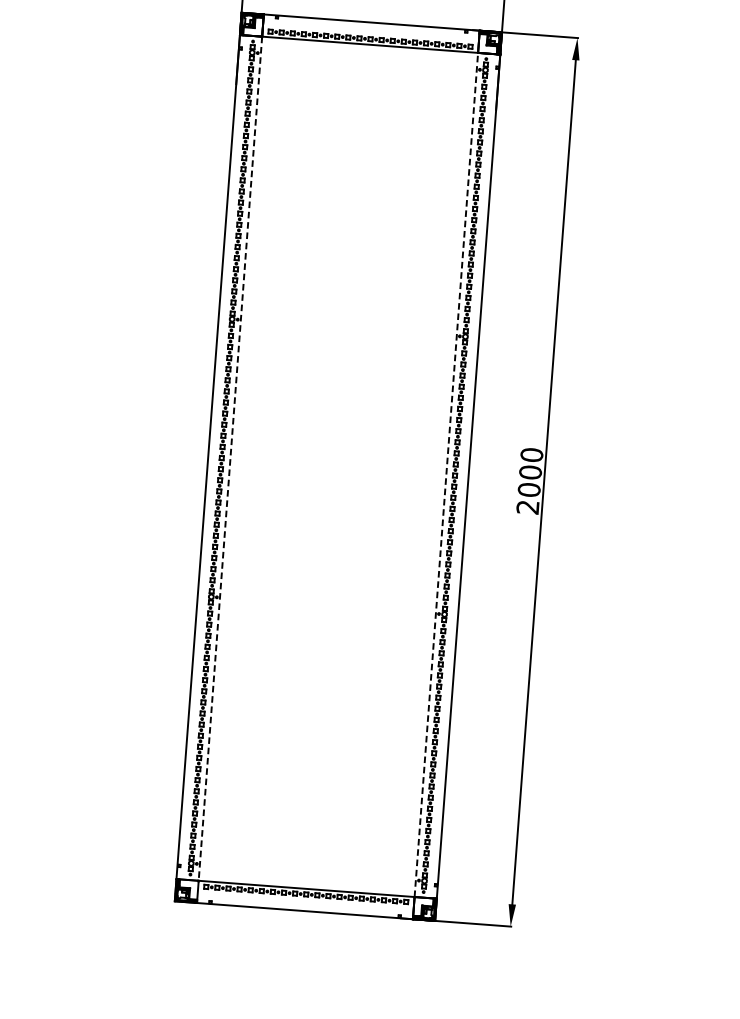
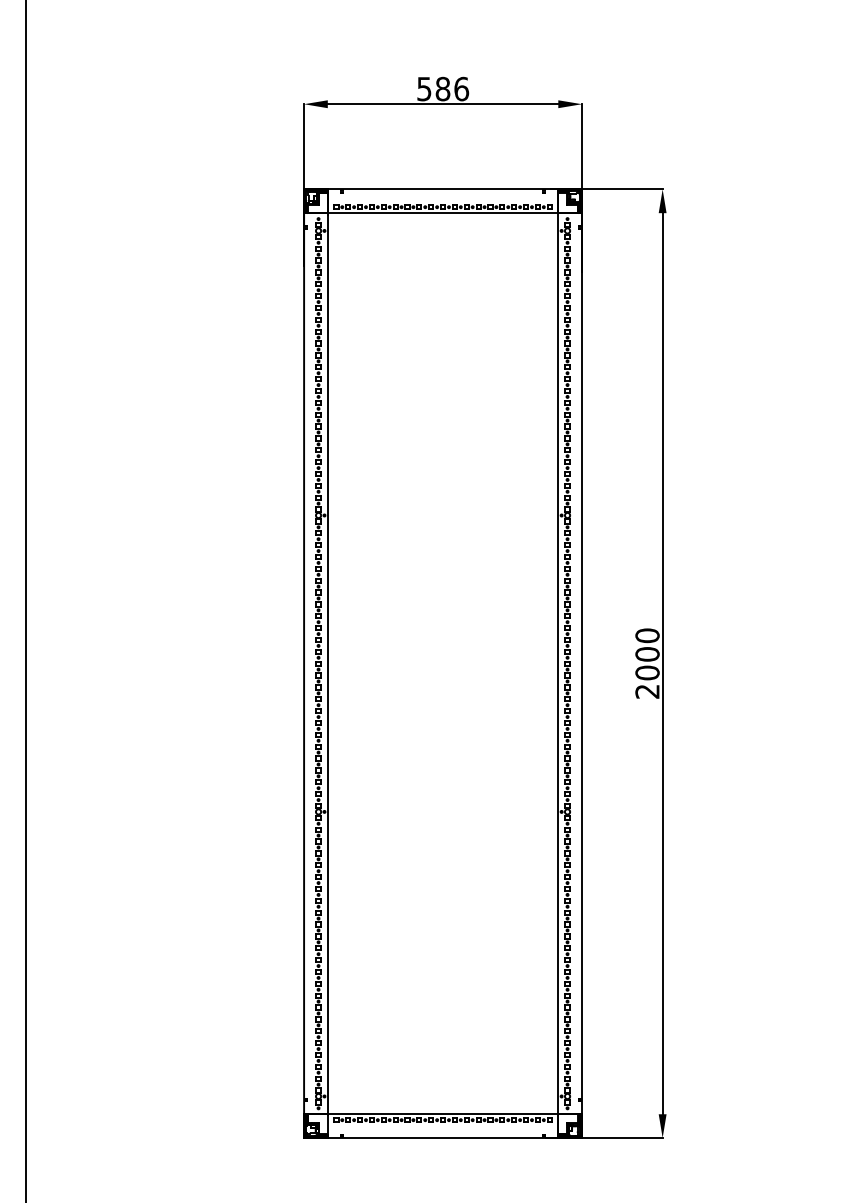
line: (230, 458) -> (327, 663), dashed -> solid
line: (446, 474) -> (558, 663), dashed -> solid

